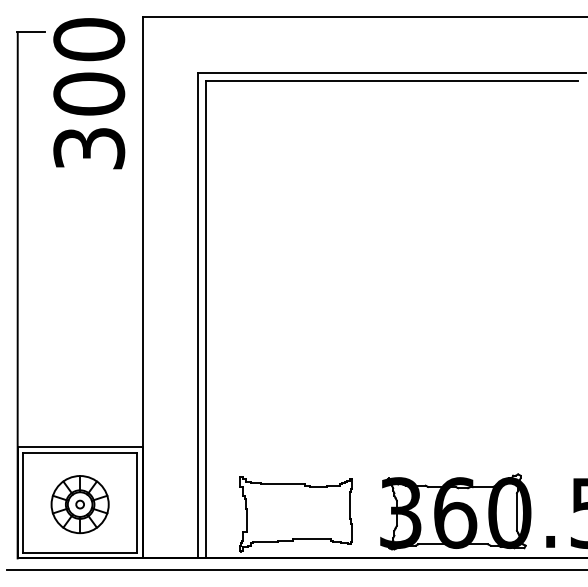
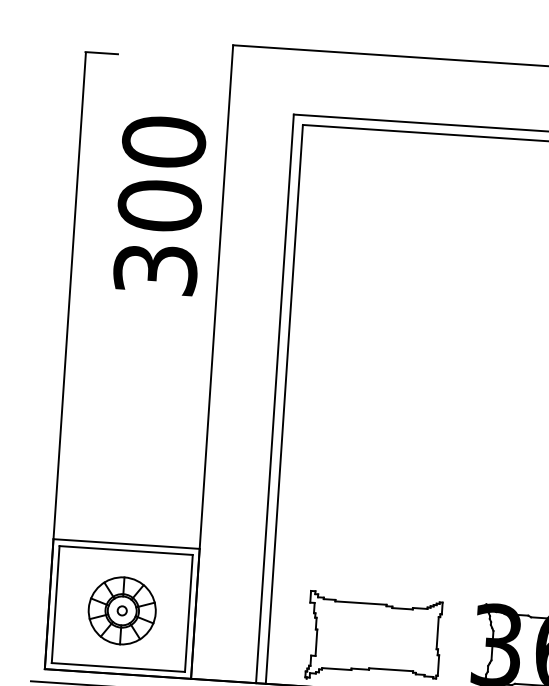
text: (89, 93) -> (160, 205), moved

